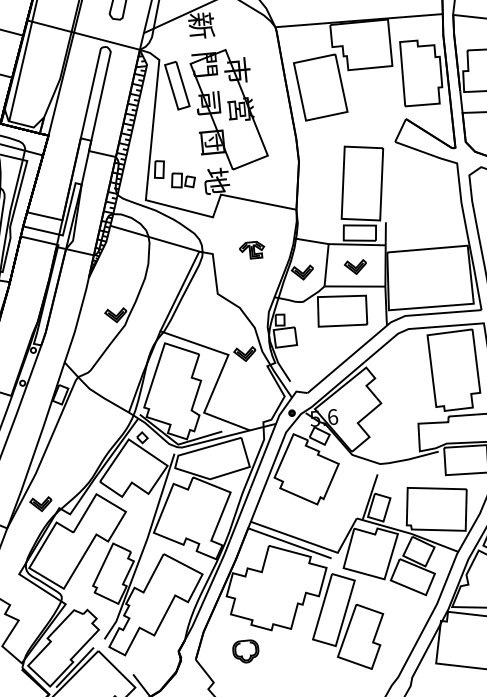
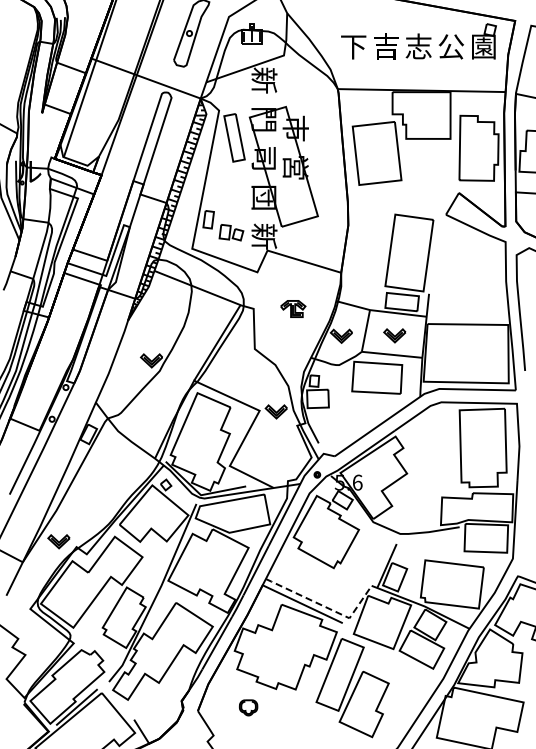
text: (216, 180) -> (264, 236), 地 -> 新
line: (312, 543) -> (325, 606), solid -> dashed
part: (245, 651) -> (248, 707), size x0.7

